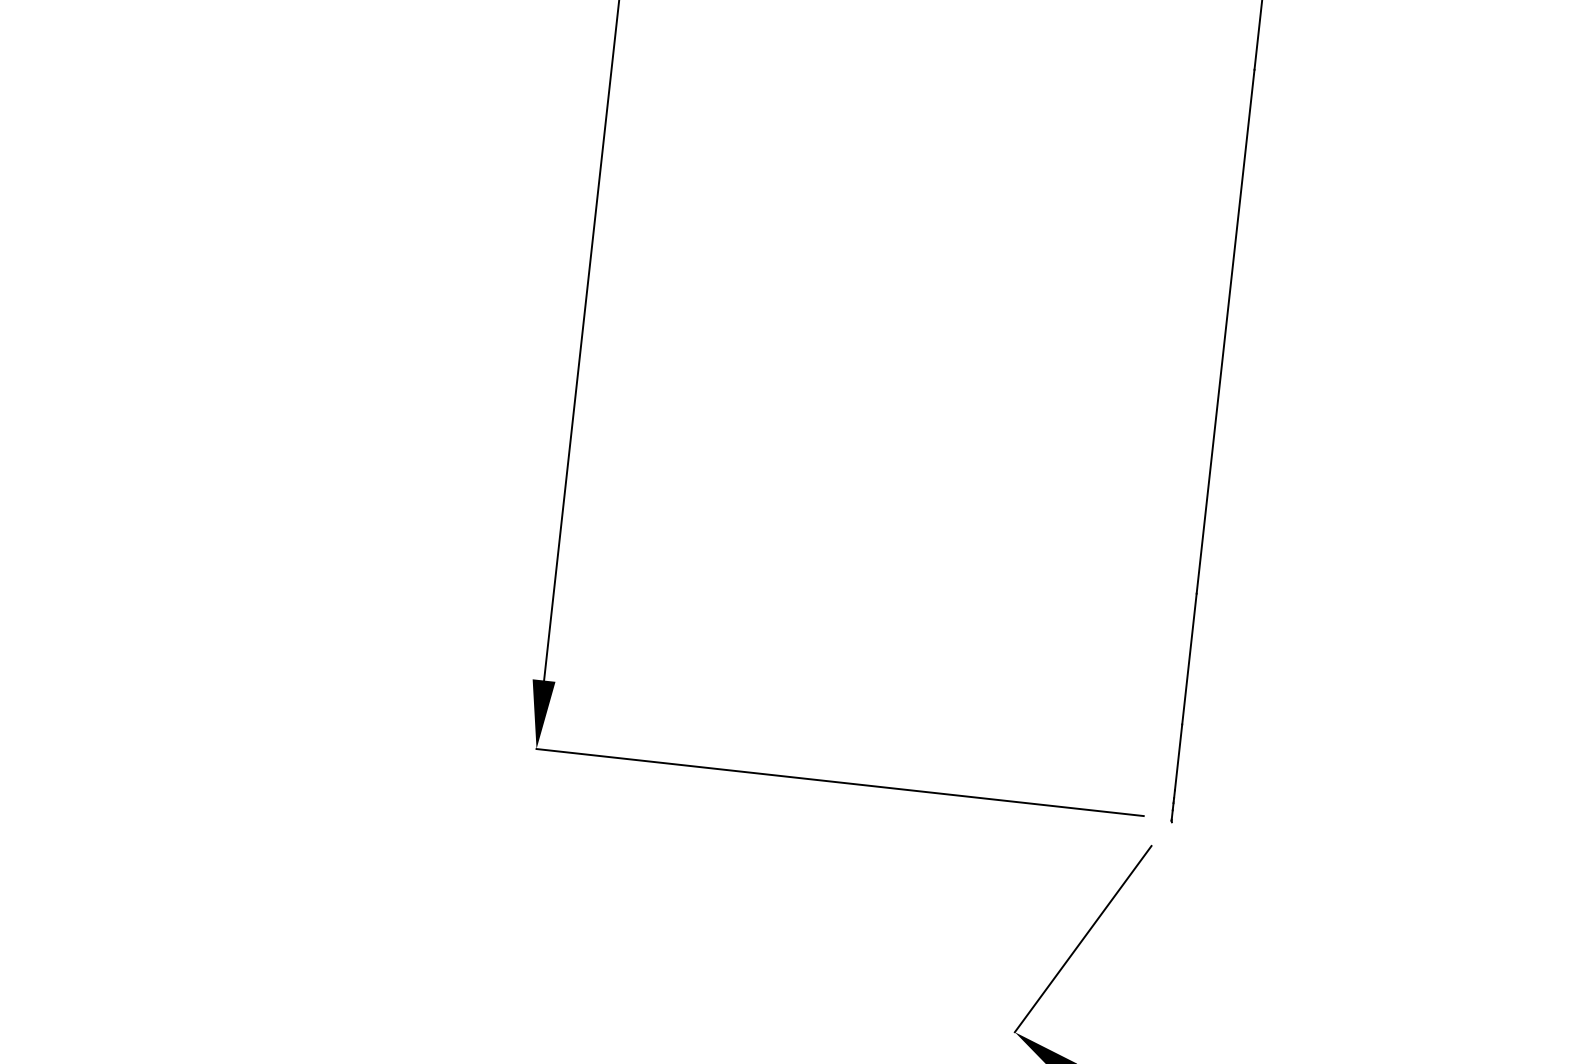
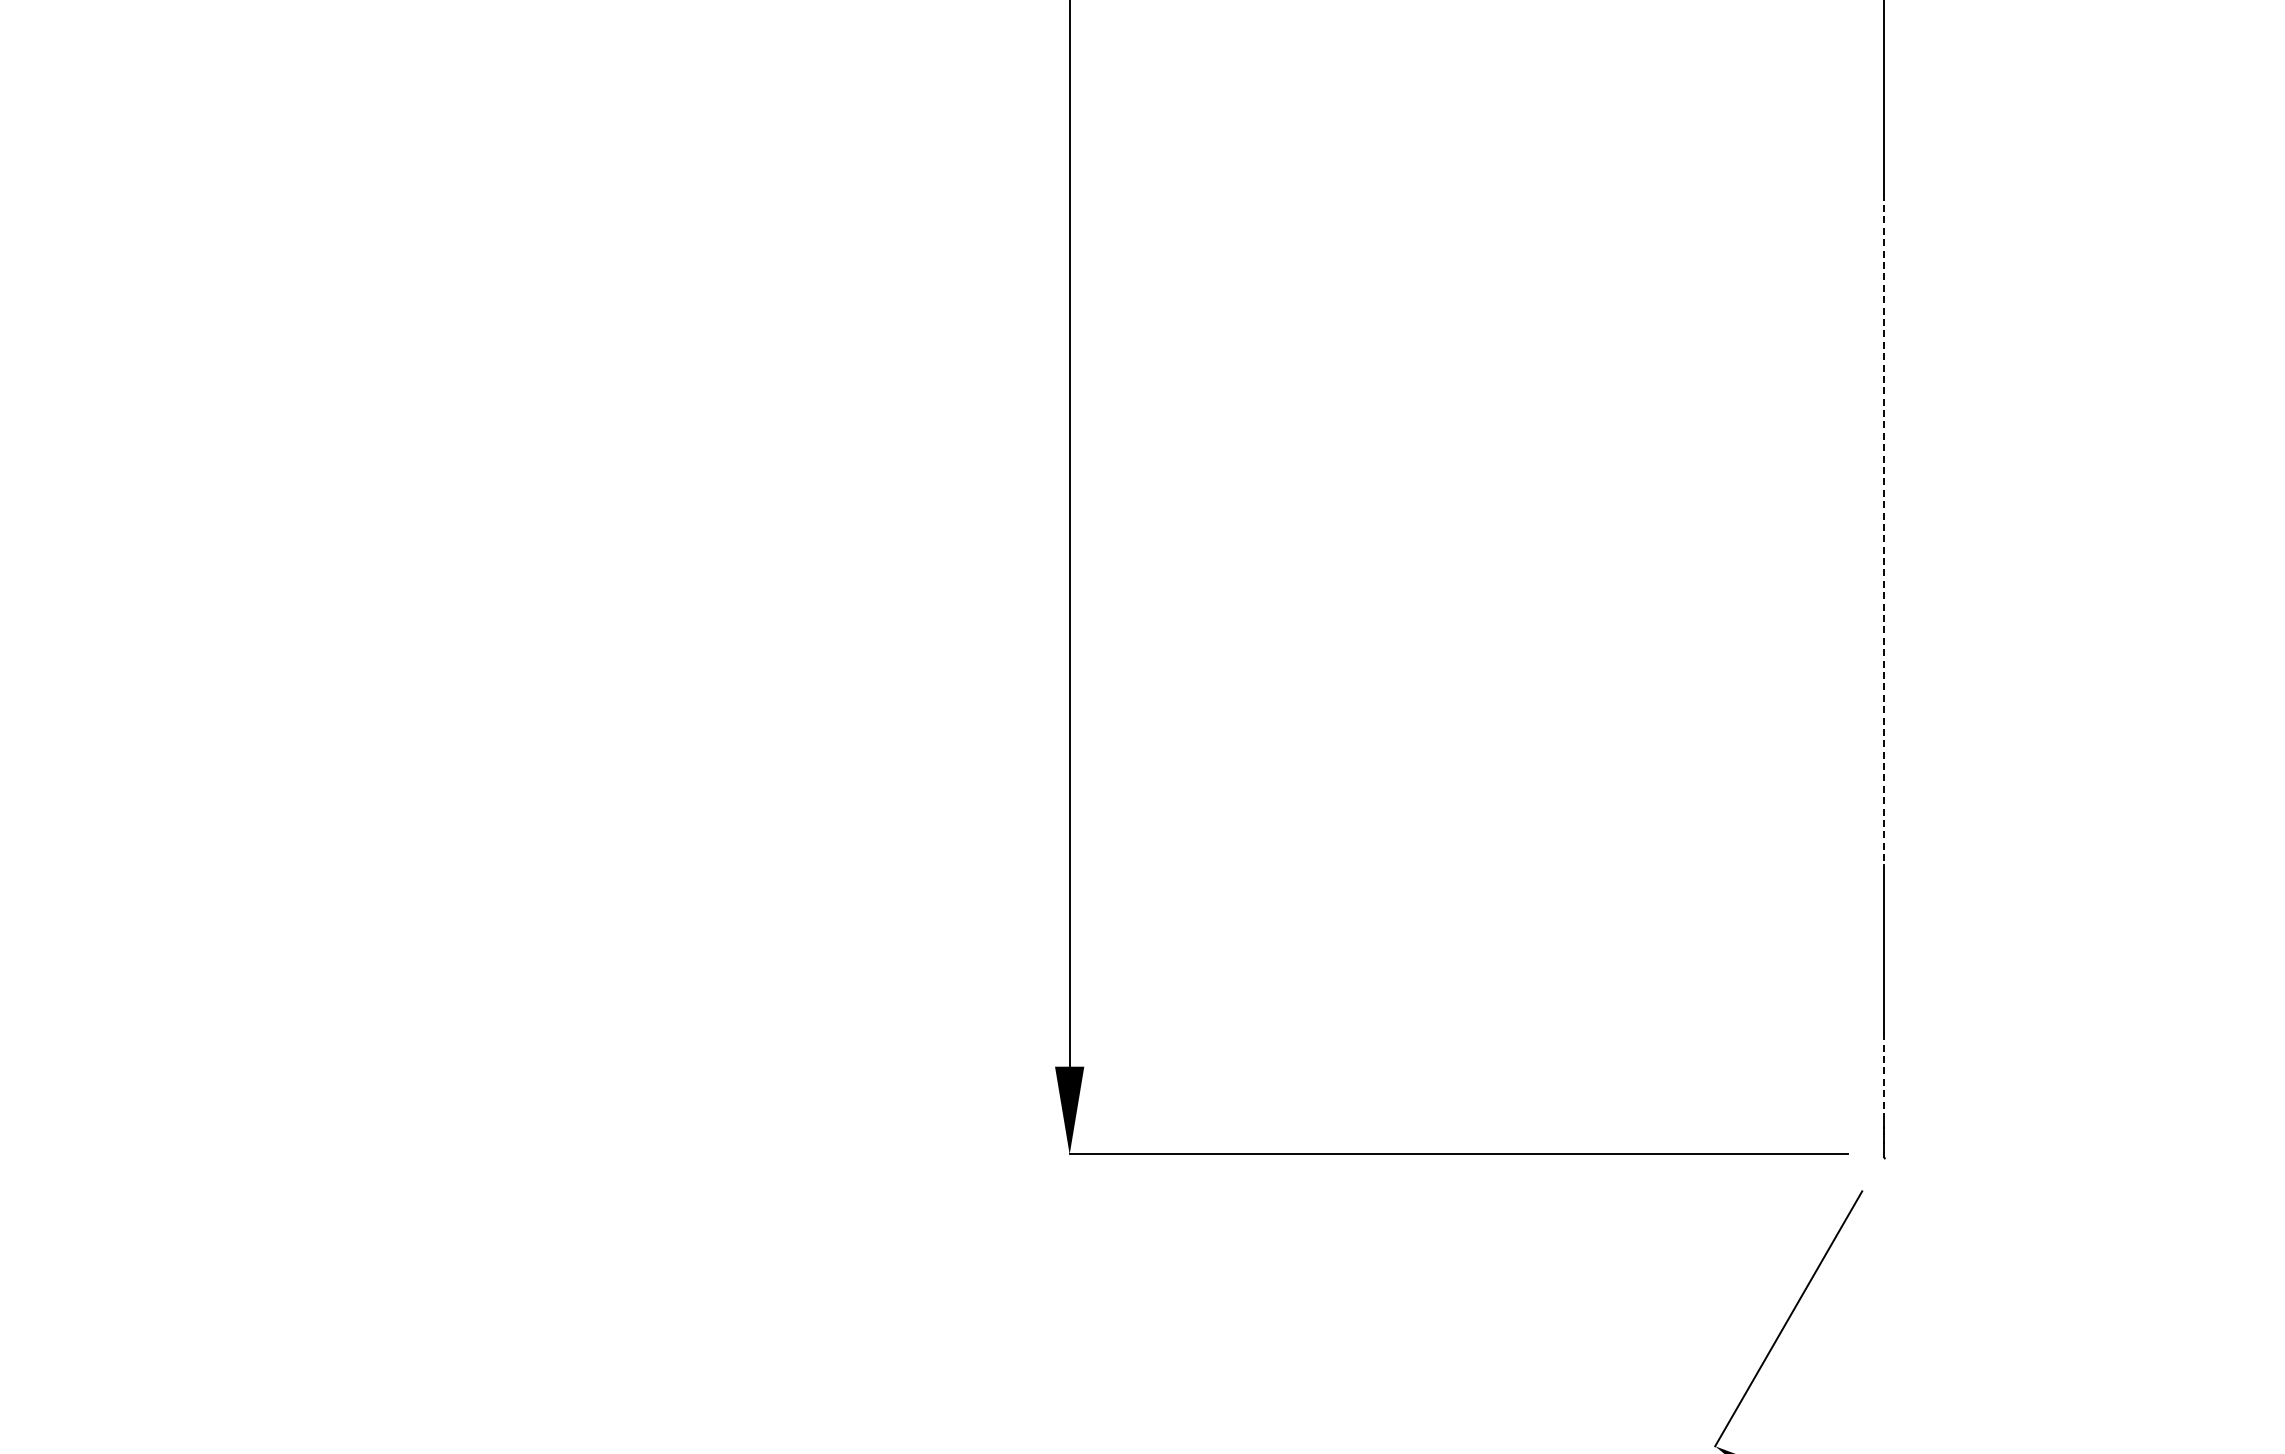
line: (1225, 331) -> (1884, 529), solid -> dashed
line: (1178, 757) -> (1884, 1075), solid -> dashed

